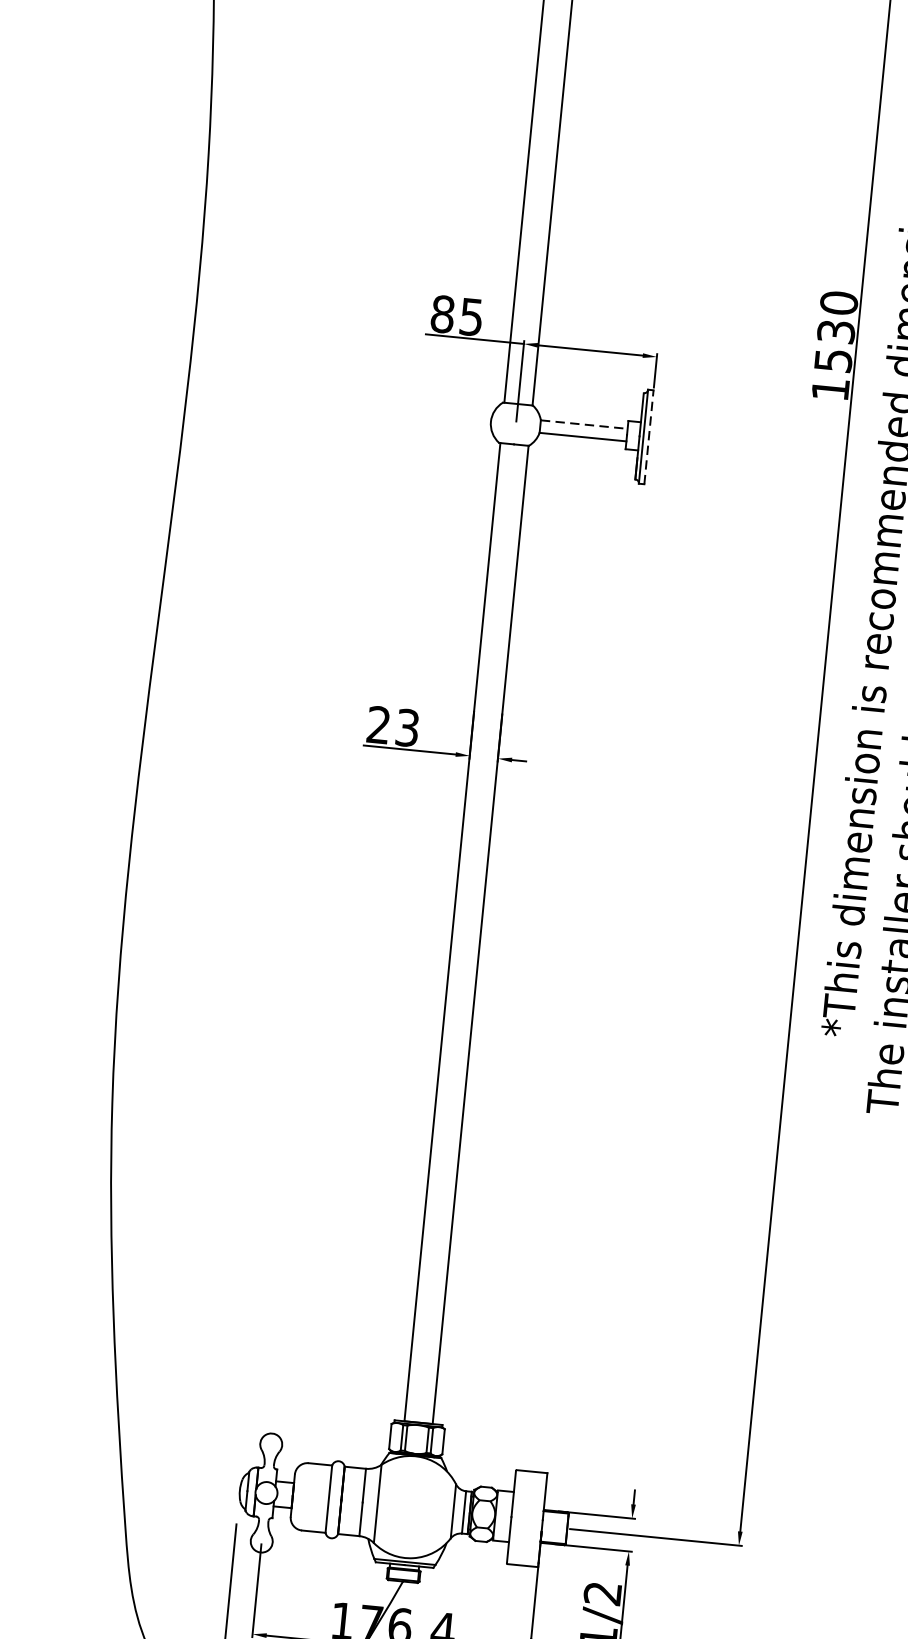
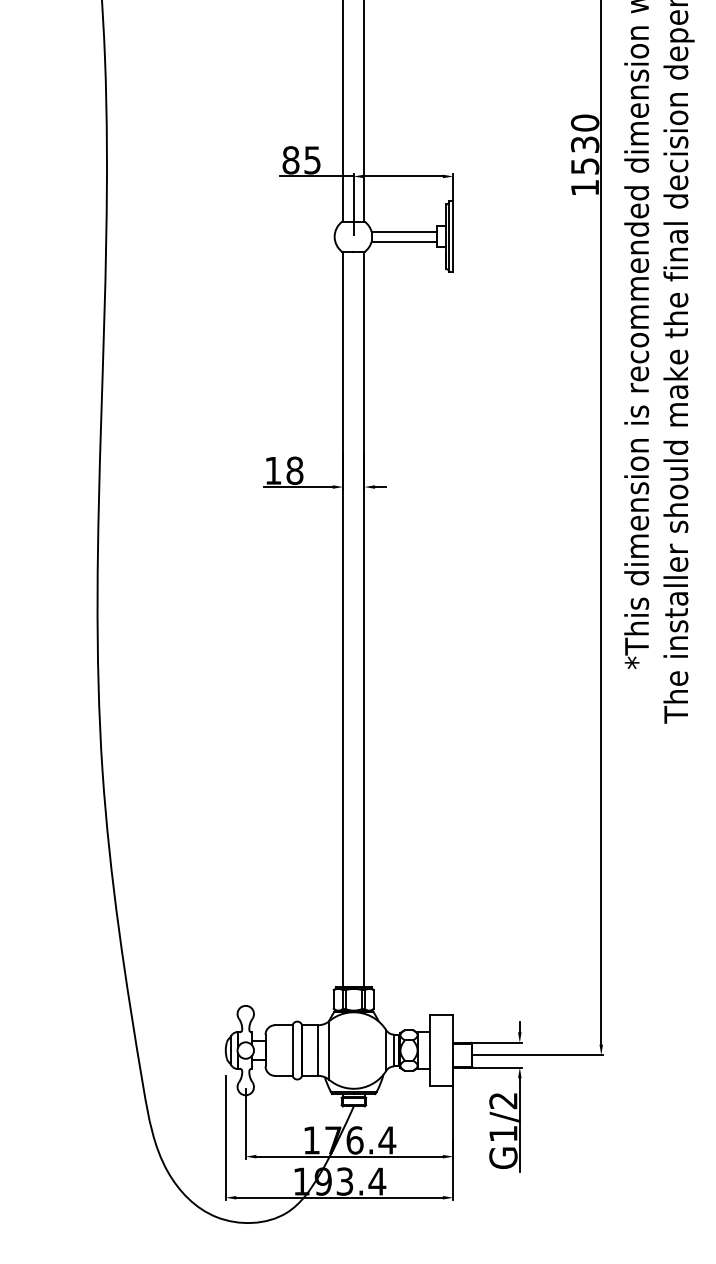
line: (584, 425) -> (404, 232), dashed -> solid
line: (649, 436) -> (453, 236), dashed -> solid
text: (393, 726) -> (284, 470), 23 -> 18

